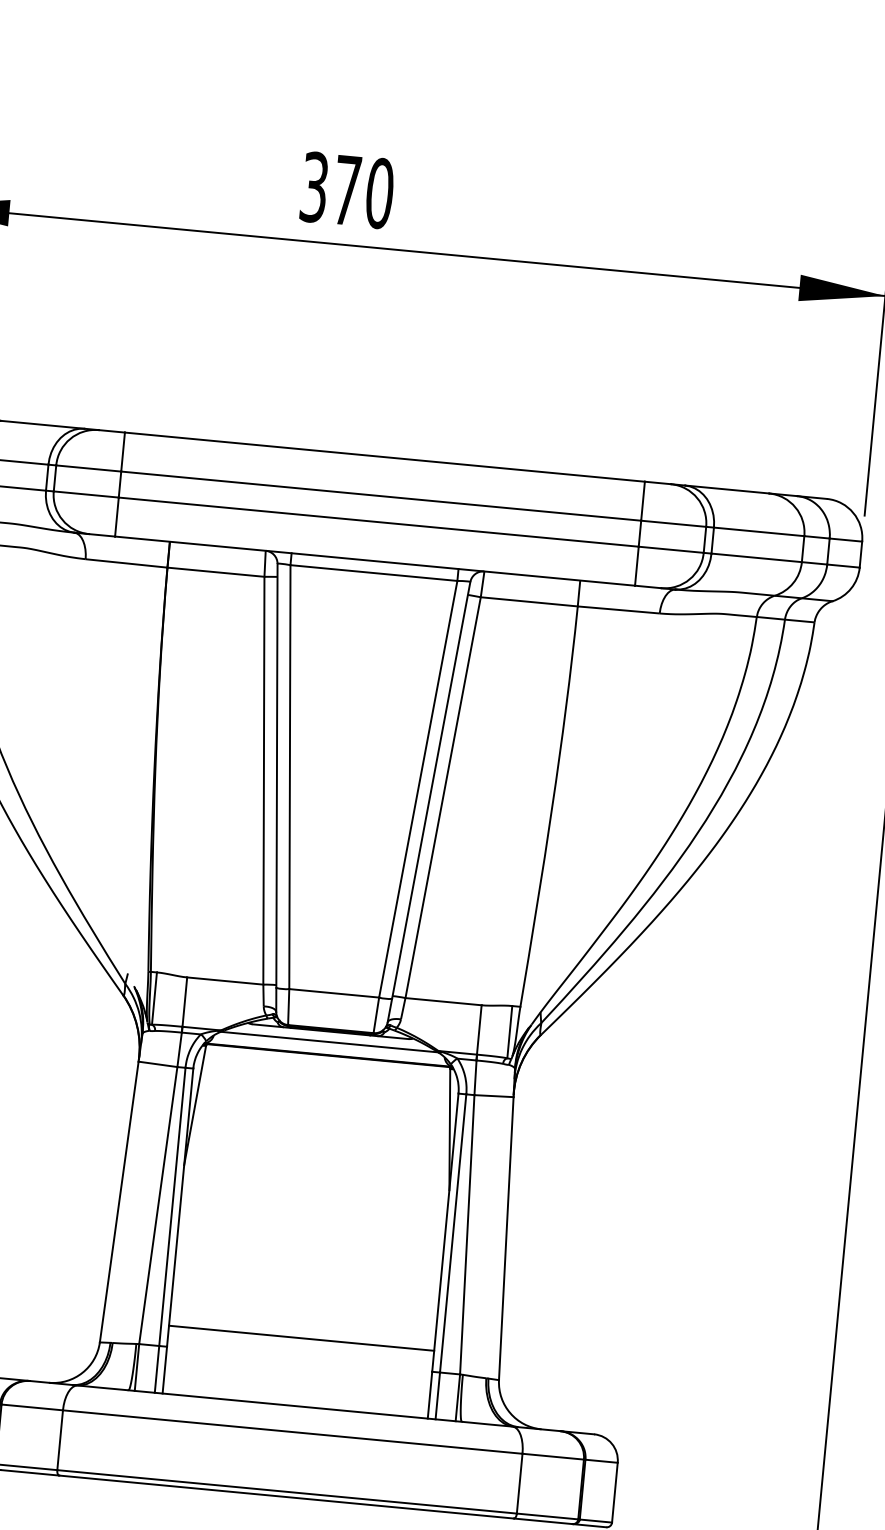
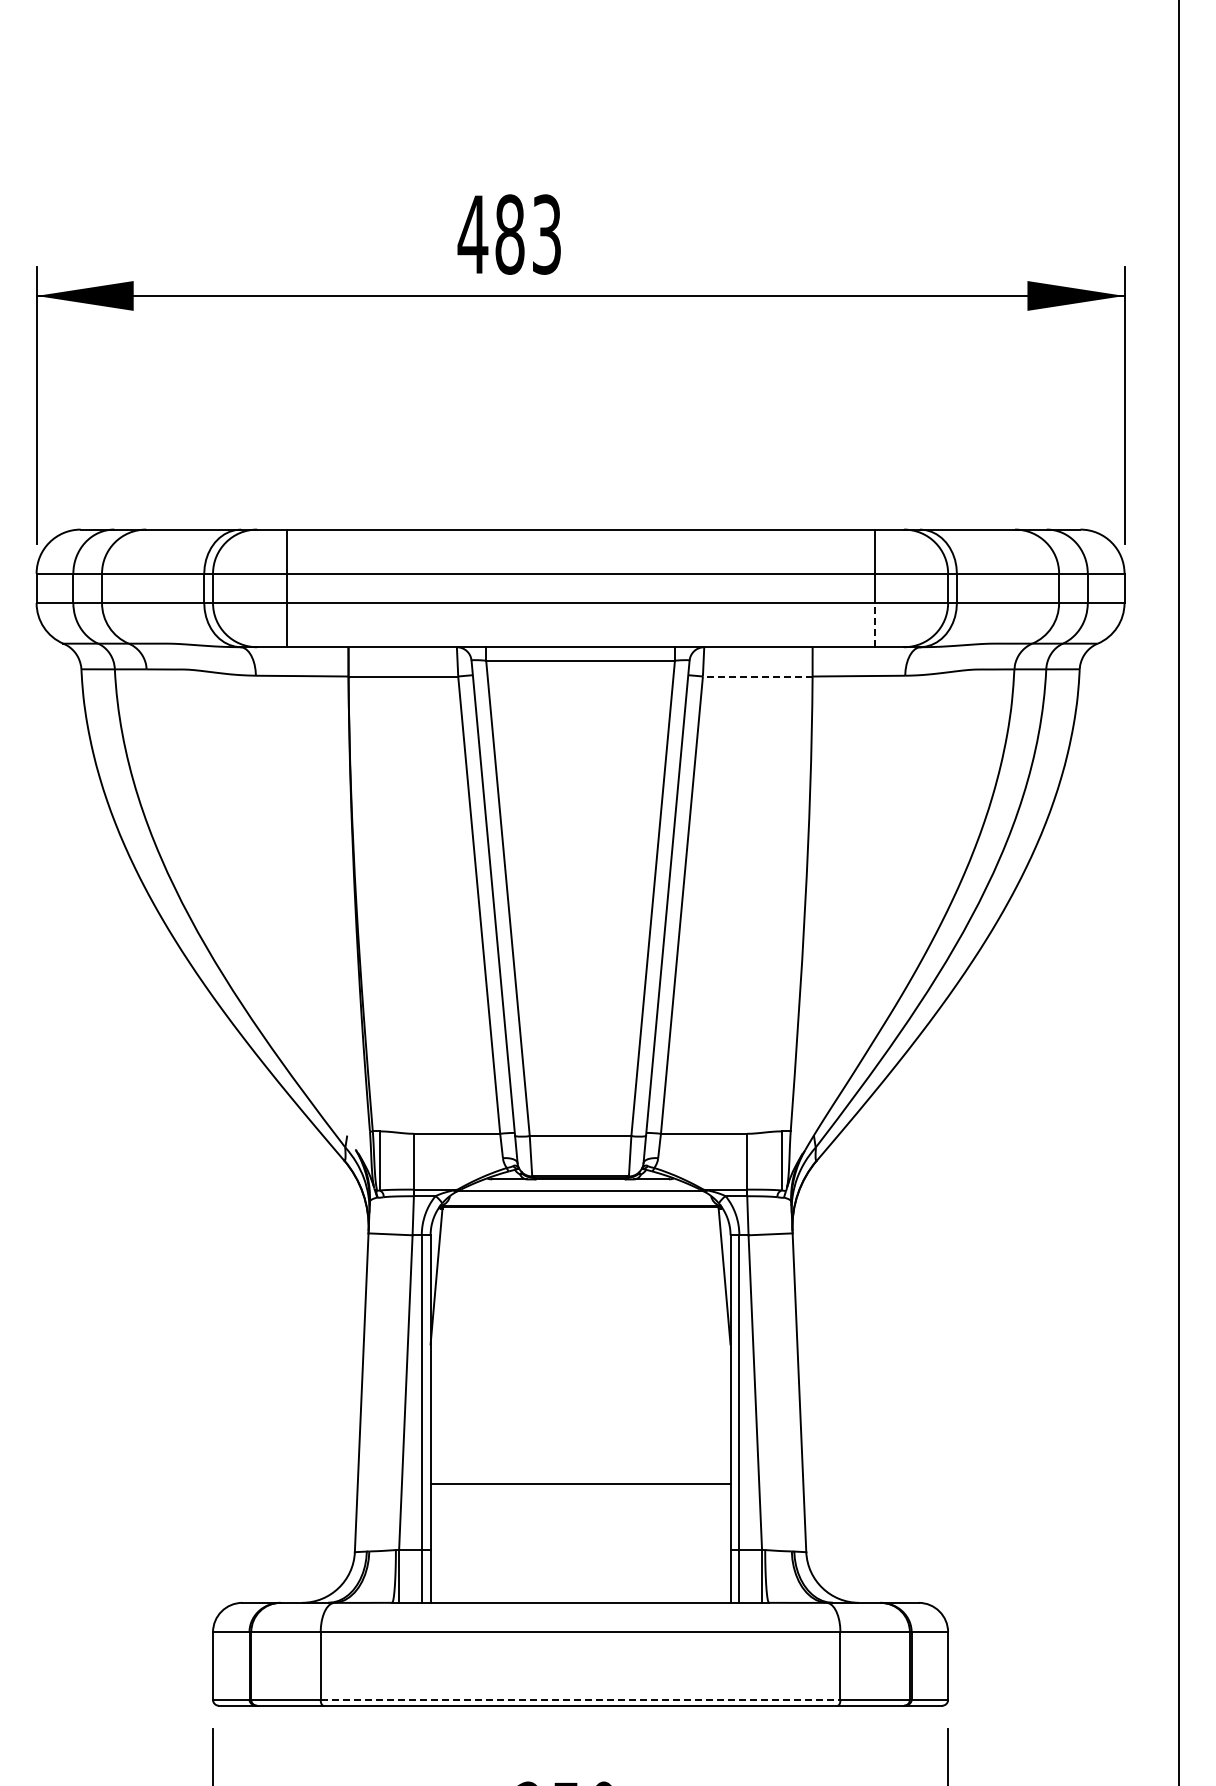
text: (346, 190) -> (509, 234), 370 -> 483
line: (636, 565) -> (874, 624), solid -> dashed
line: (529, 601) -> (757, 676), solid -> dashed
line: (301, 1338) -> (580, 1484), moved
line: (287, 1491) -> (580, 1699), solid -> dashed

